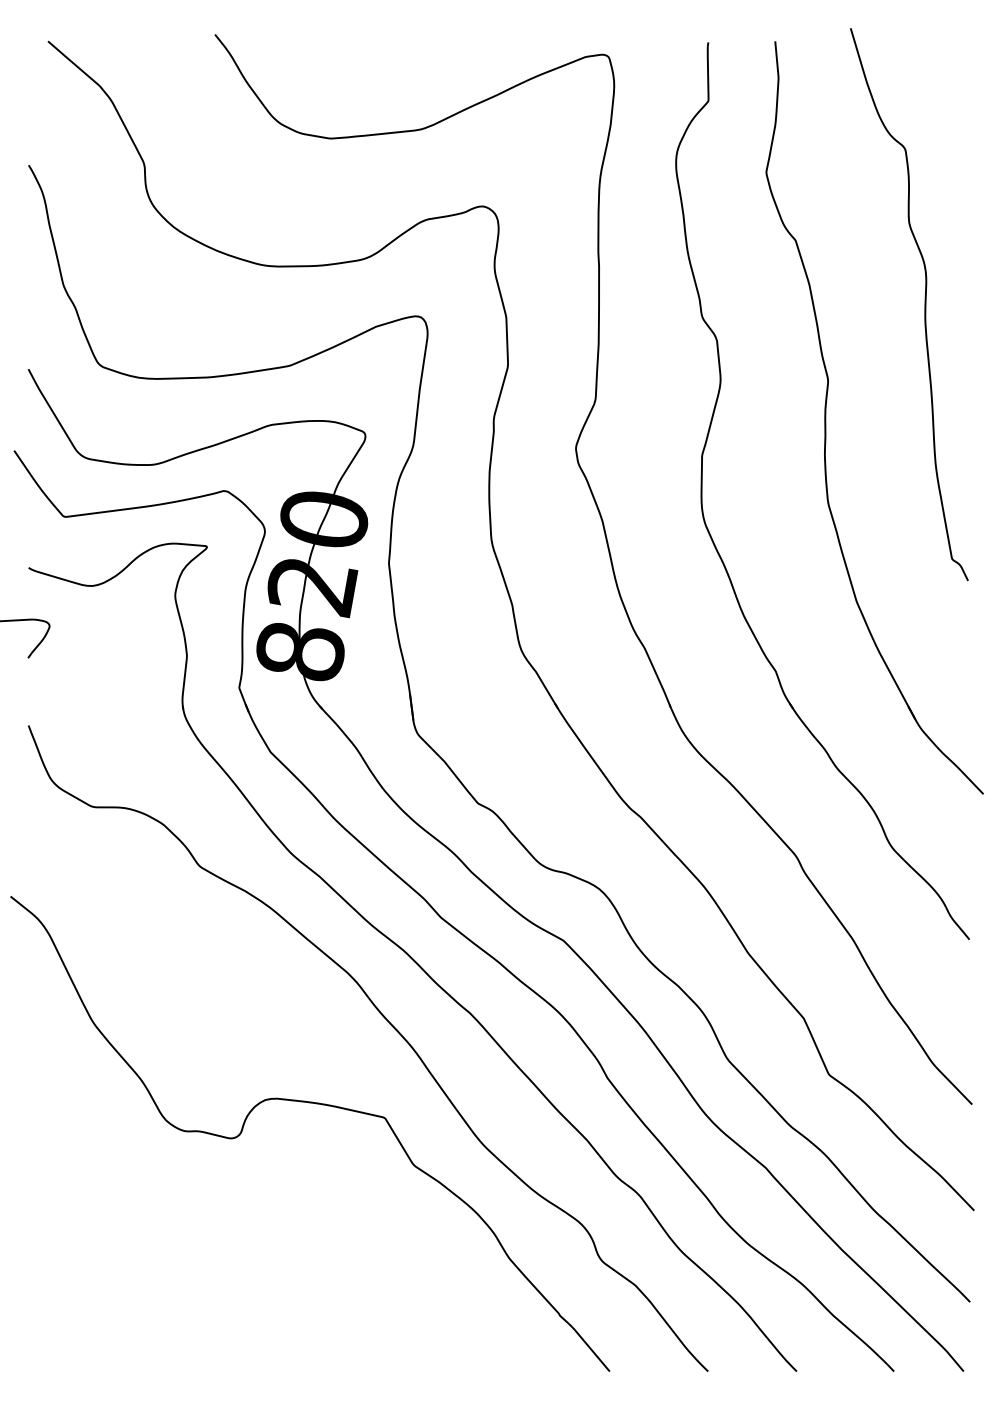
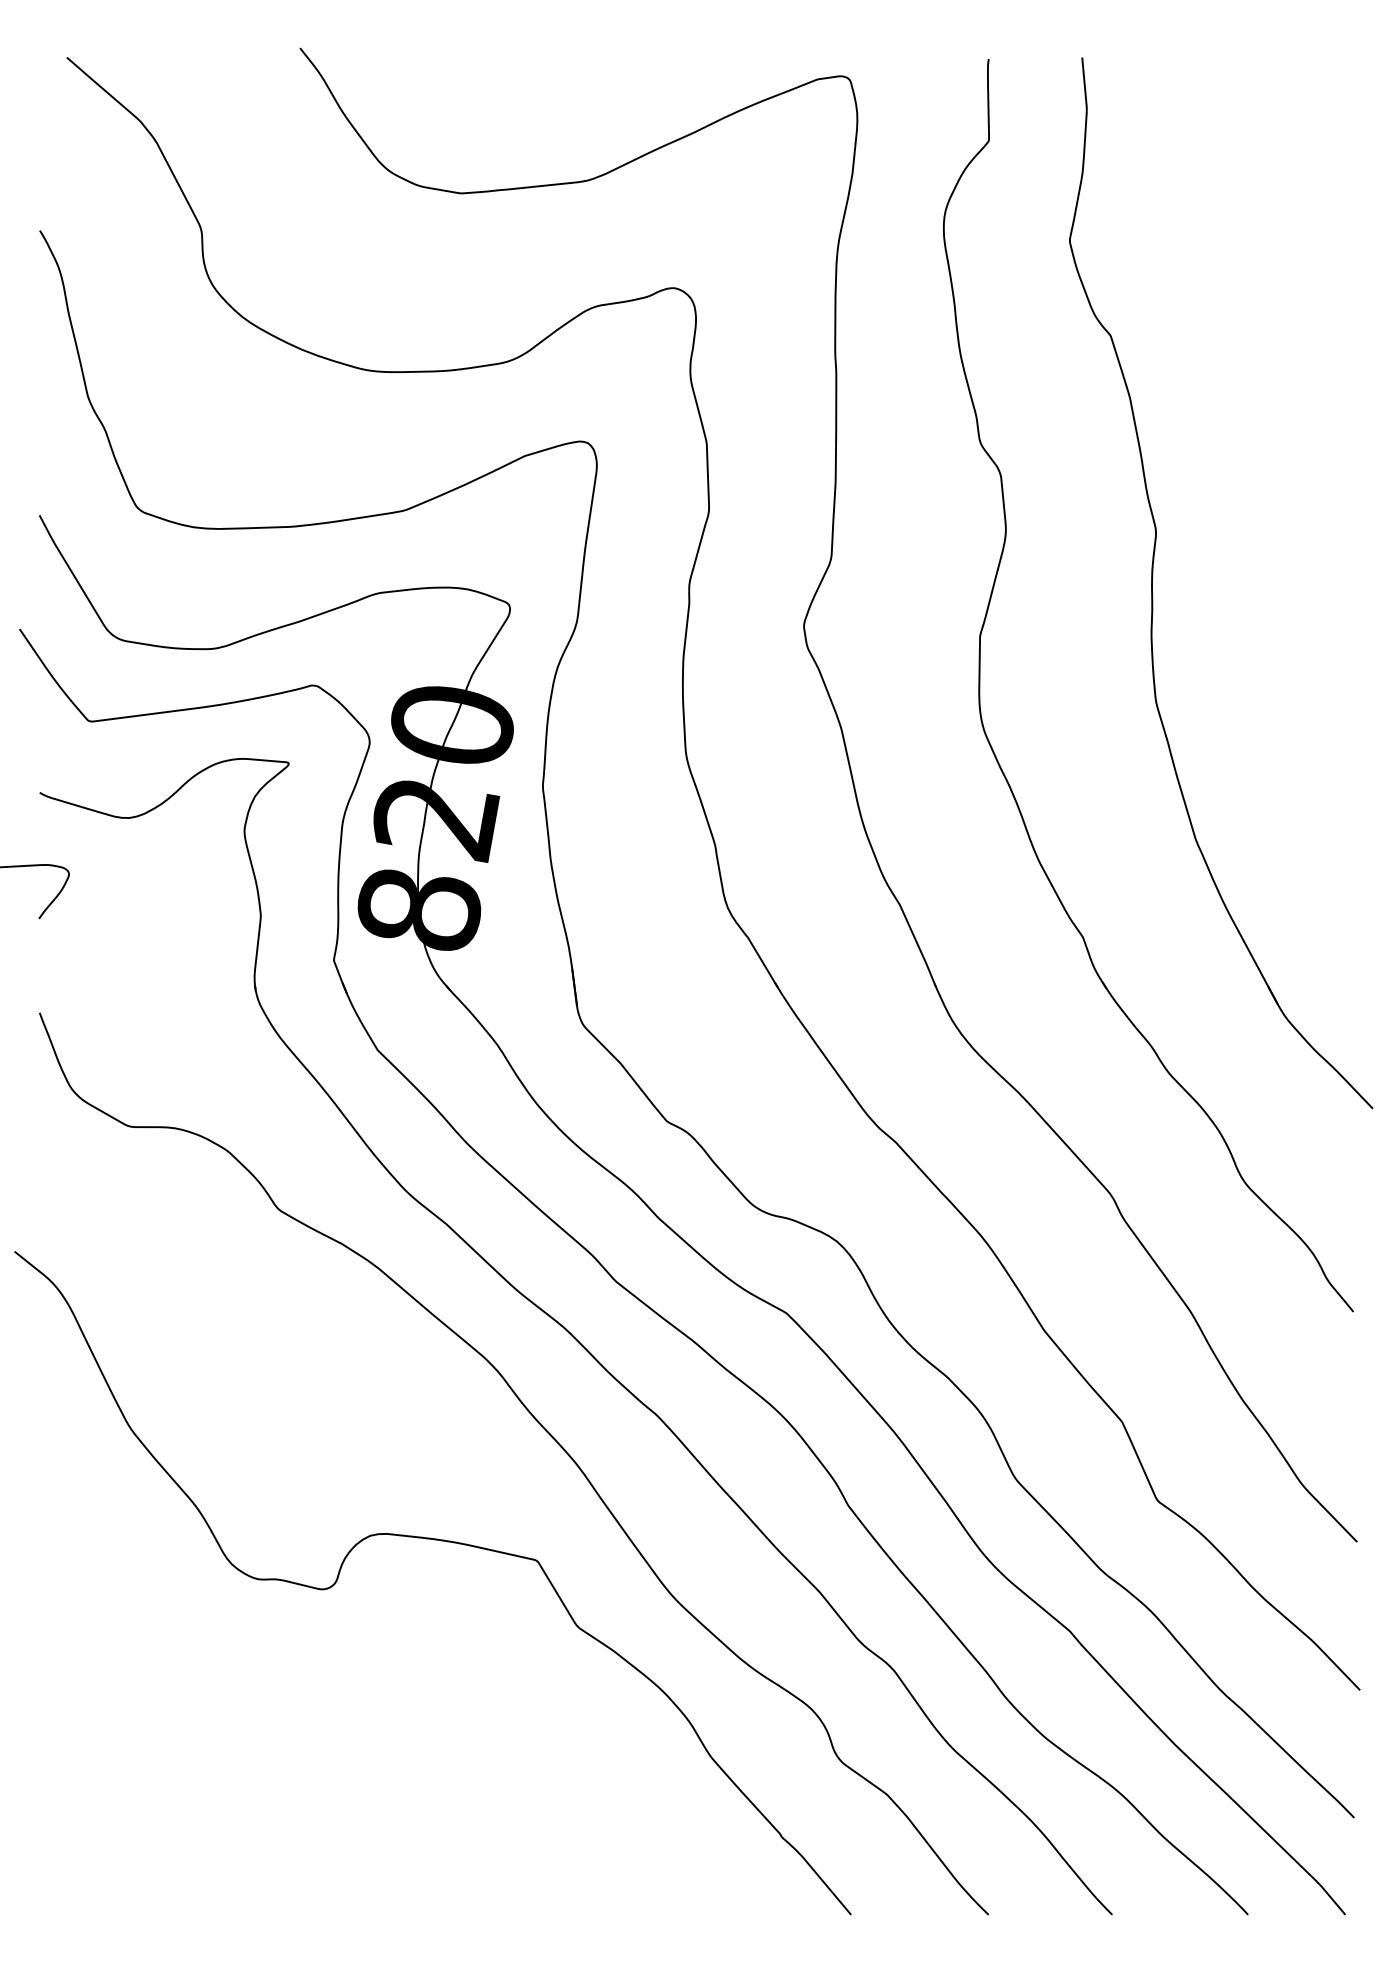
curve: (924, 304) -> (1290, 425), removed

